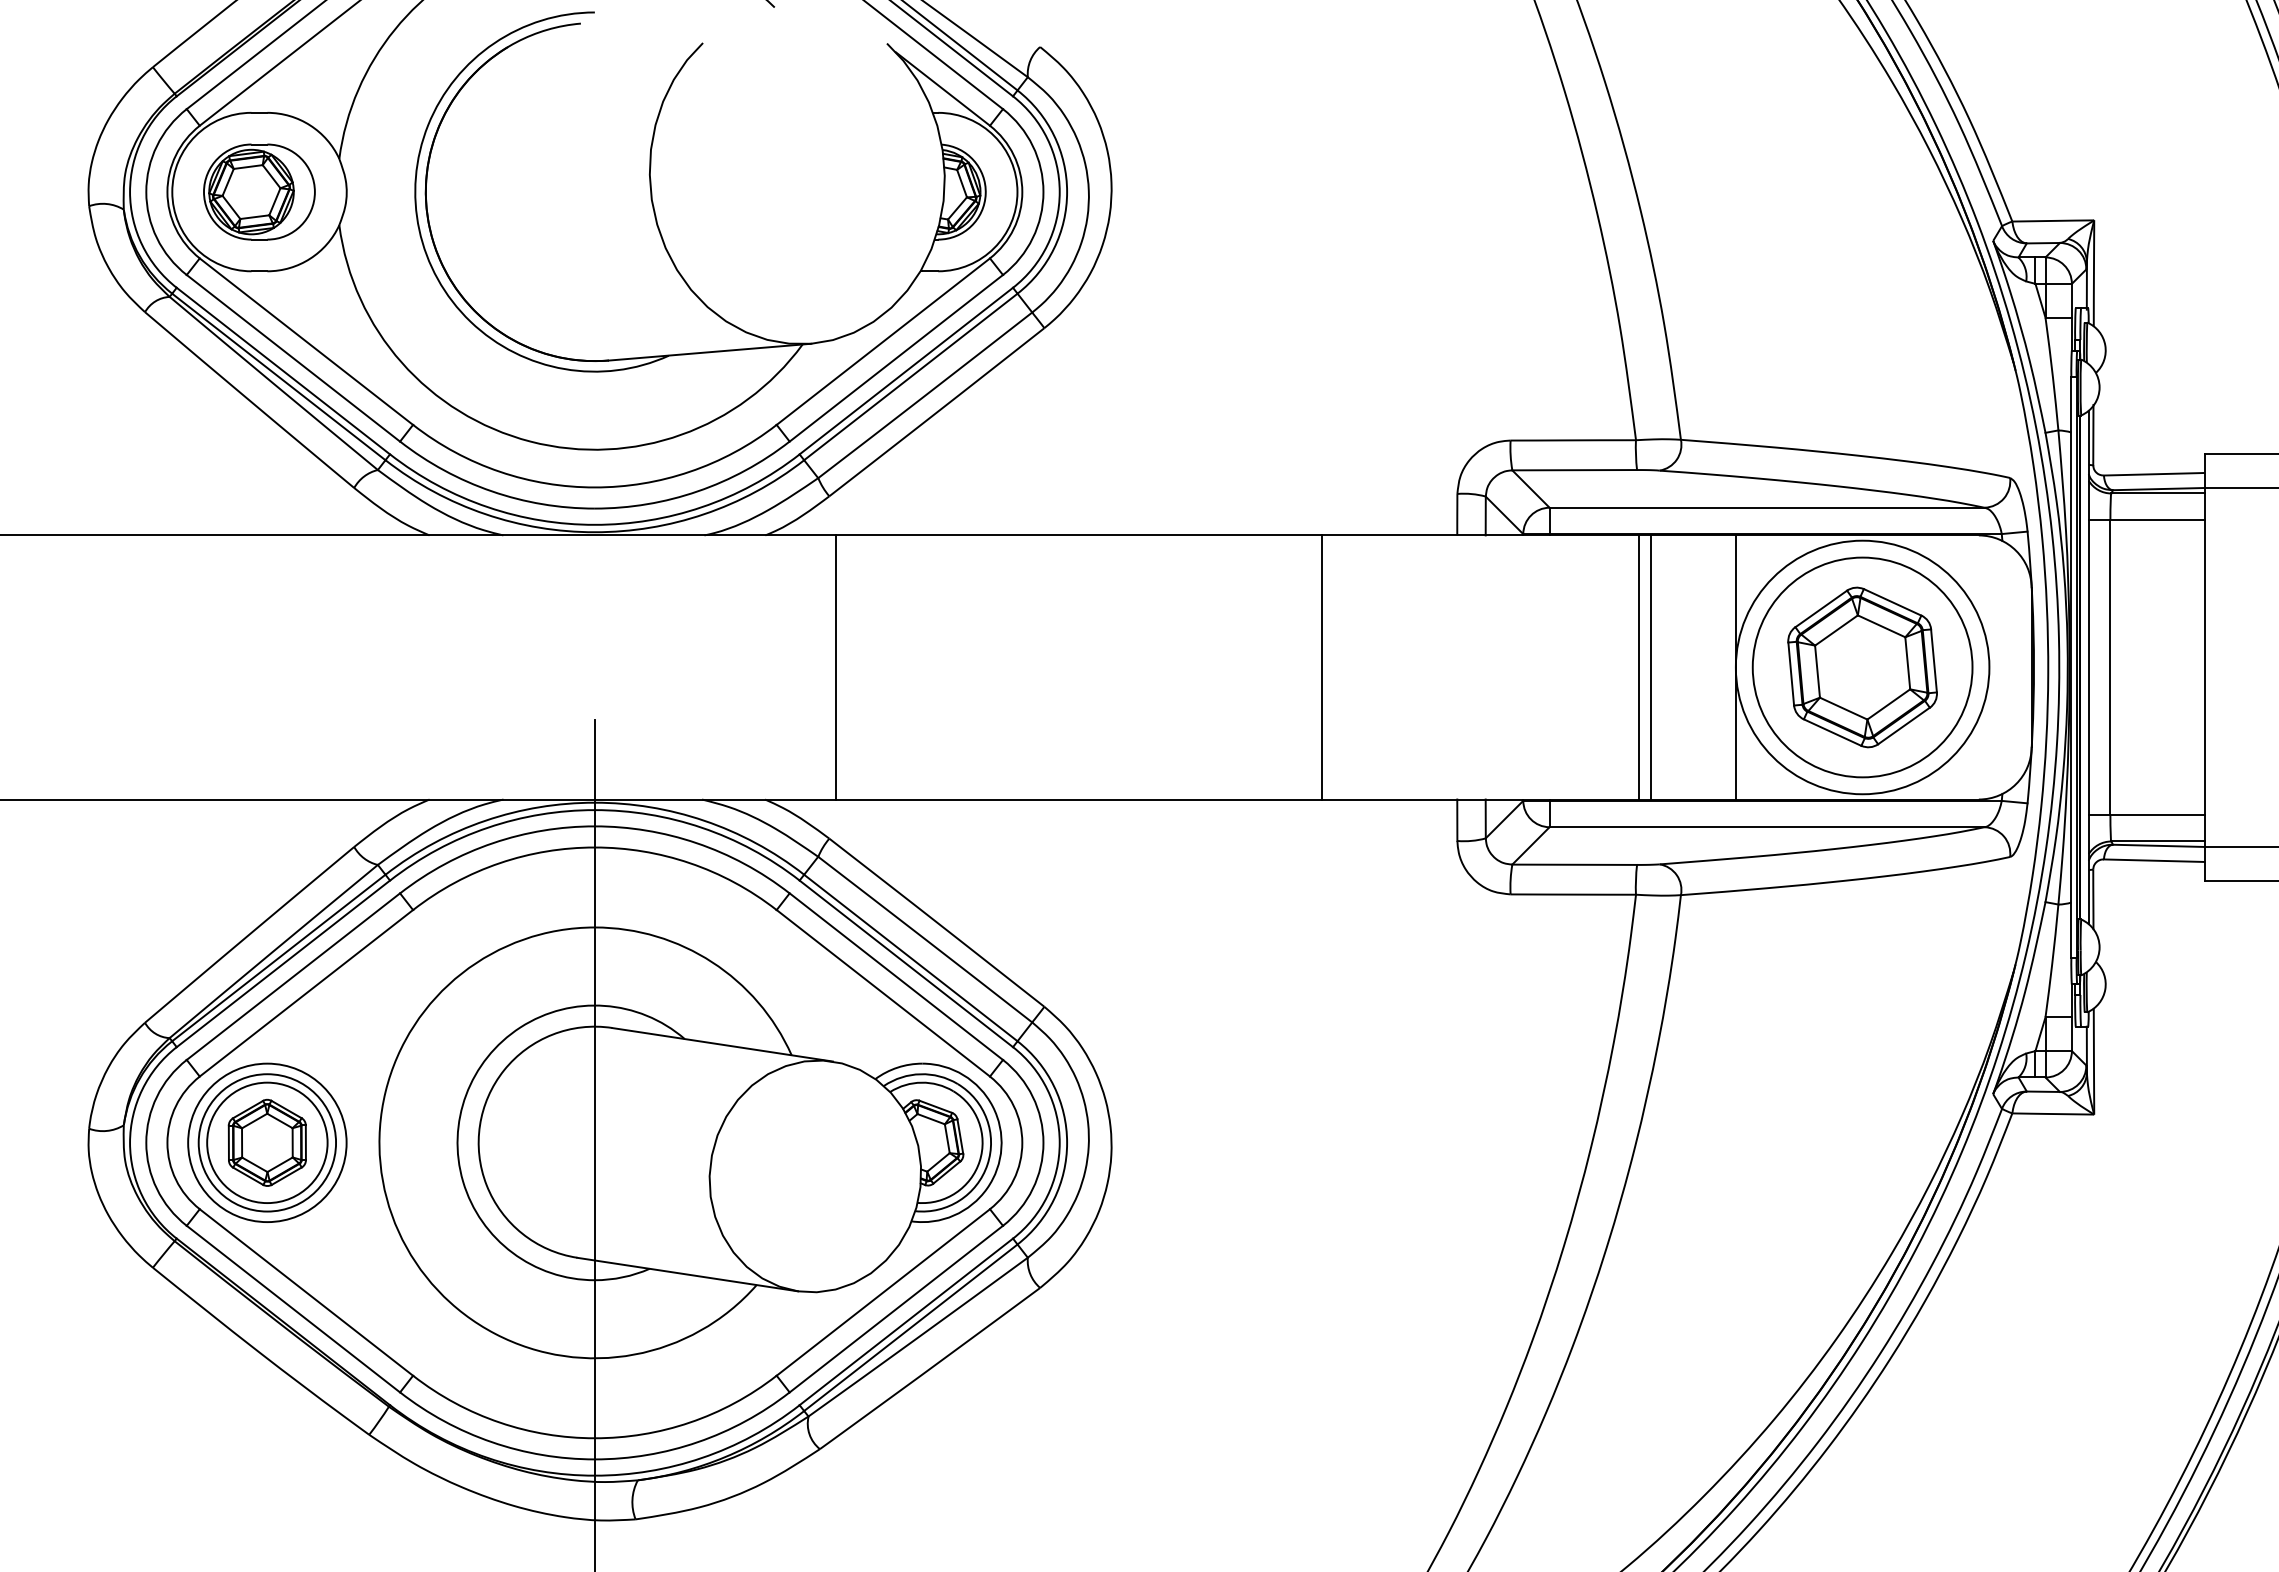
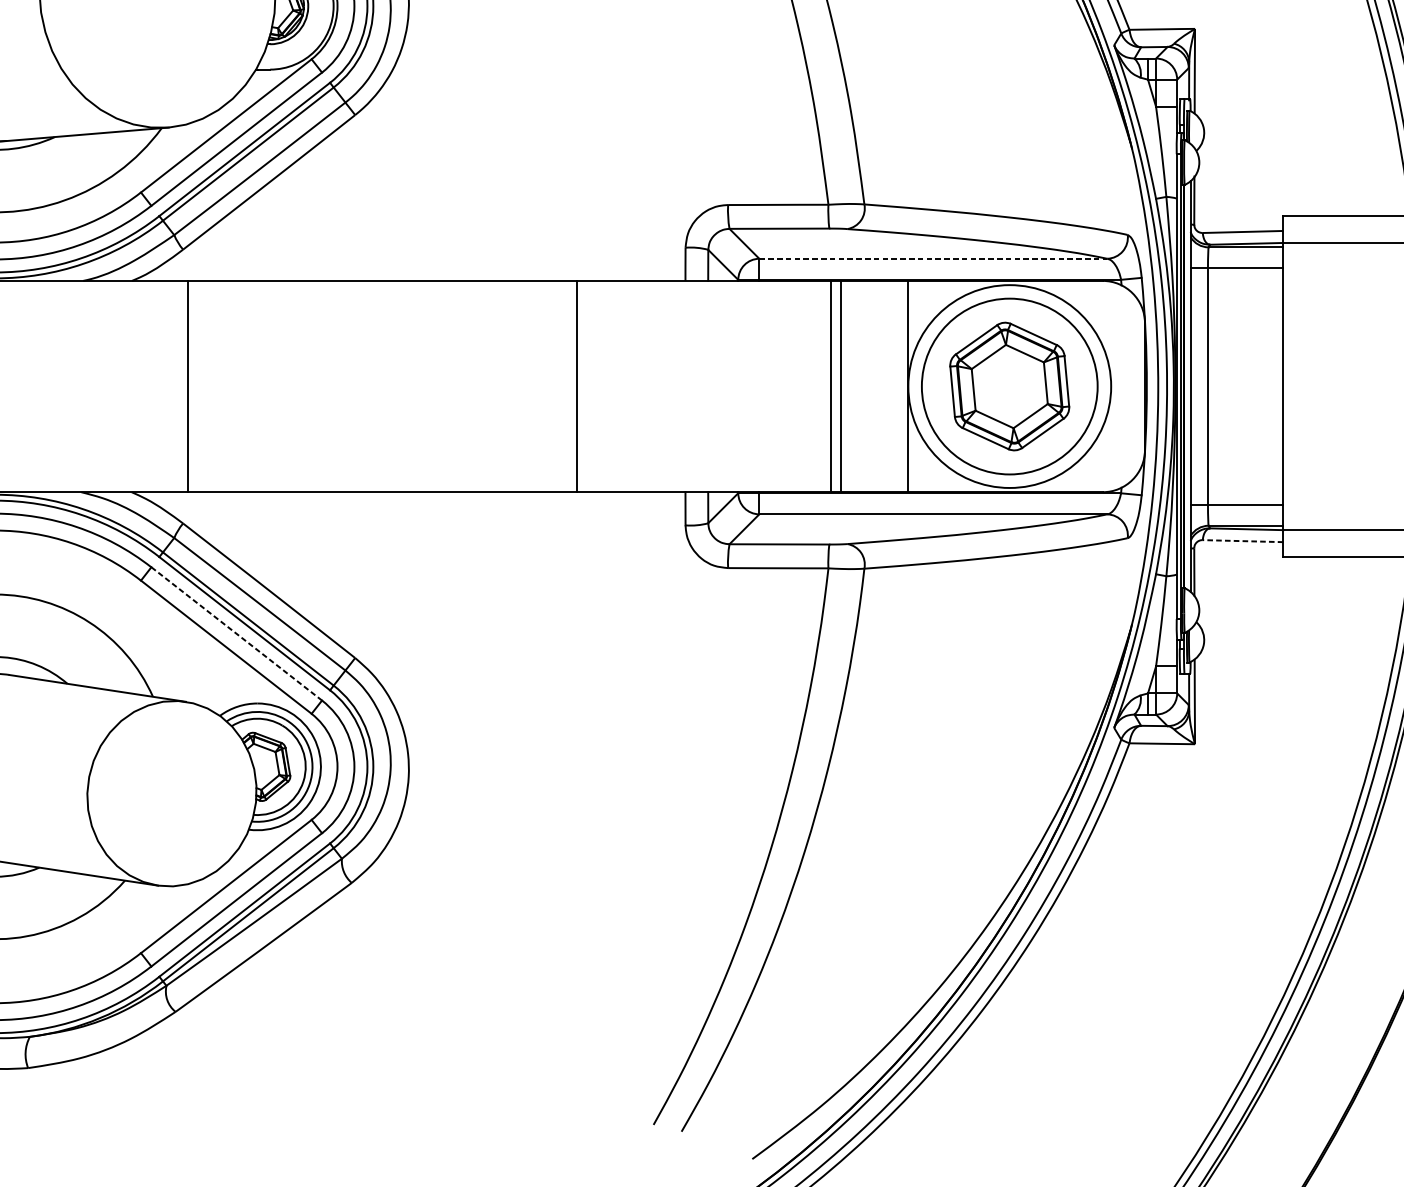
line: (1767, 507) -> (933, 258), solid -> dashed
line: (2153, 860) -> (1242, 540), solid -> dashed
line: (896, 976) -> (236, 633), solid -> dashed

